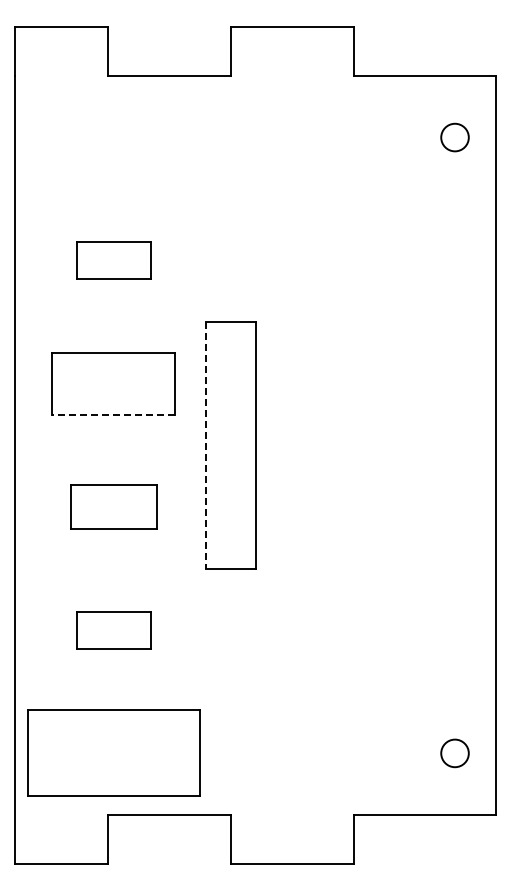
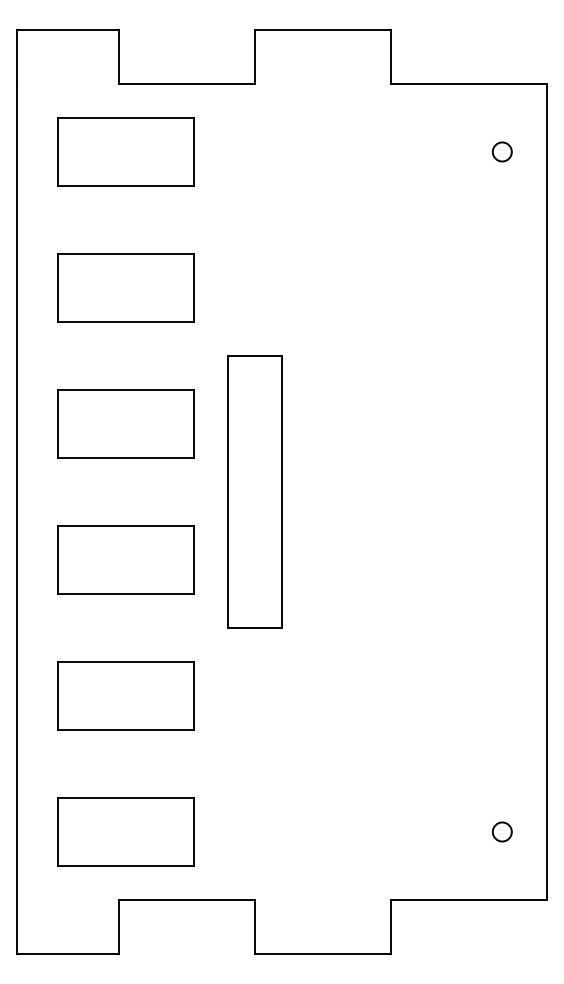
part: (113, 137) -> (125, 151), added
circle: (454, 137) -> (501, 151), size x0.62
part: (113, 260) -> (125, 287), size x1.67
line: (113, 414) -> (125, 457), dashed -> solid
line: (206, 445) -> (227, 492), dashed -> solid
part: (113, 506) -> (125, 559), size x1.43
part: (113, 629) -> (125, 695), size x1.67
part: (113, 753) -> (125, 832), size x0.71
circle: (454, 753) -> (501, 832), size x0.62

